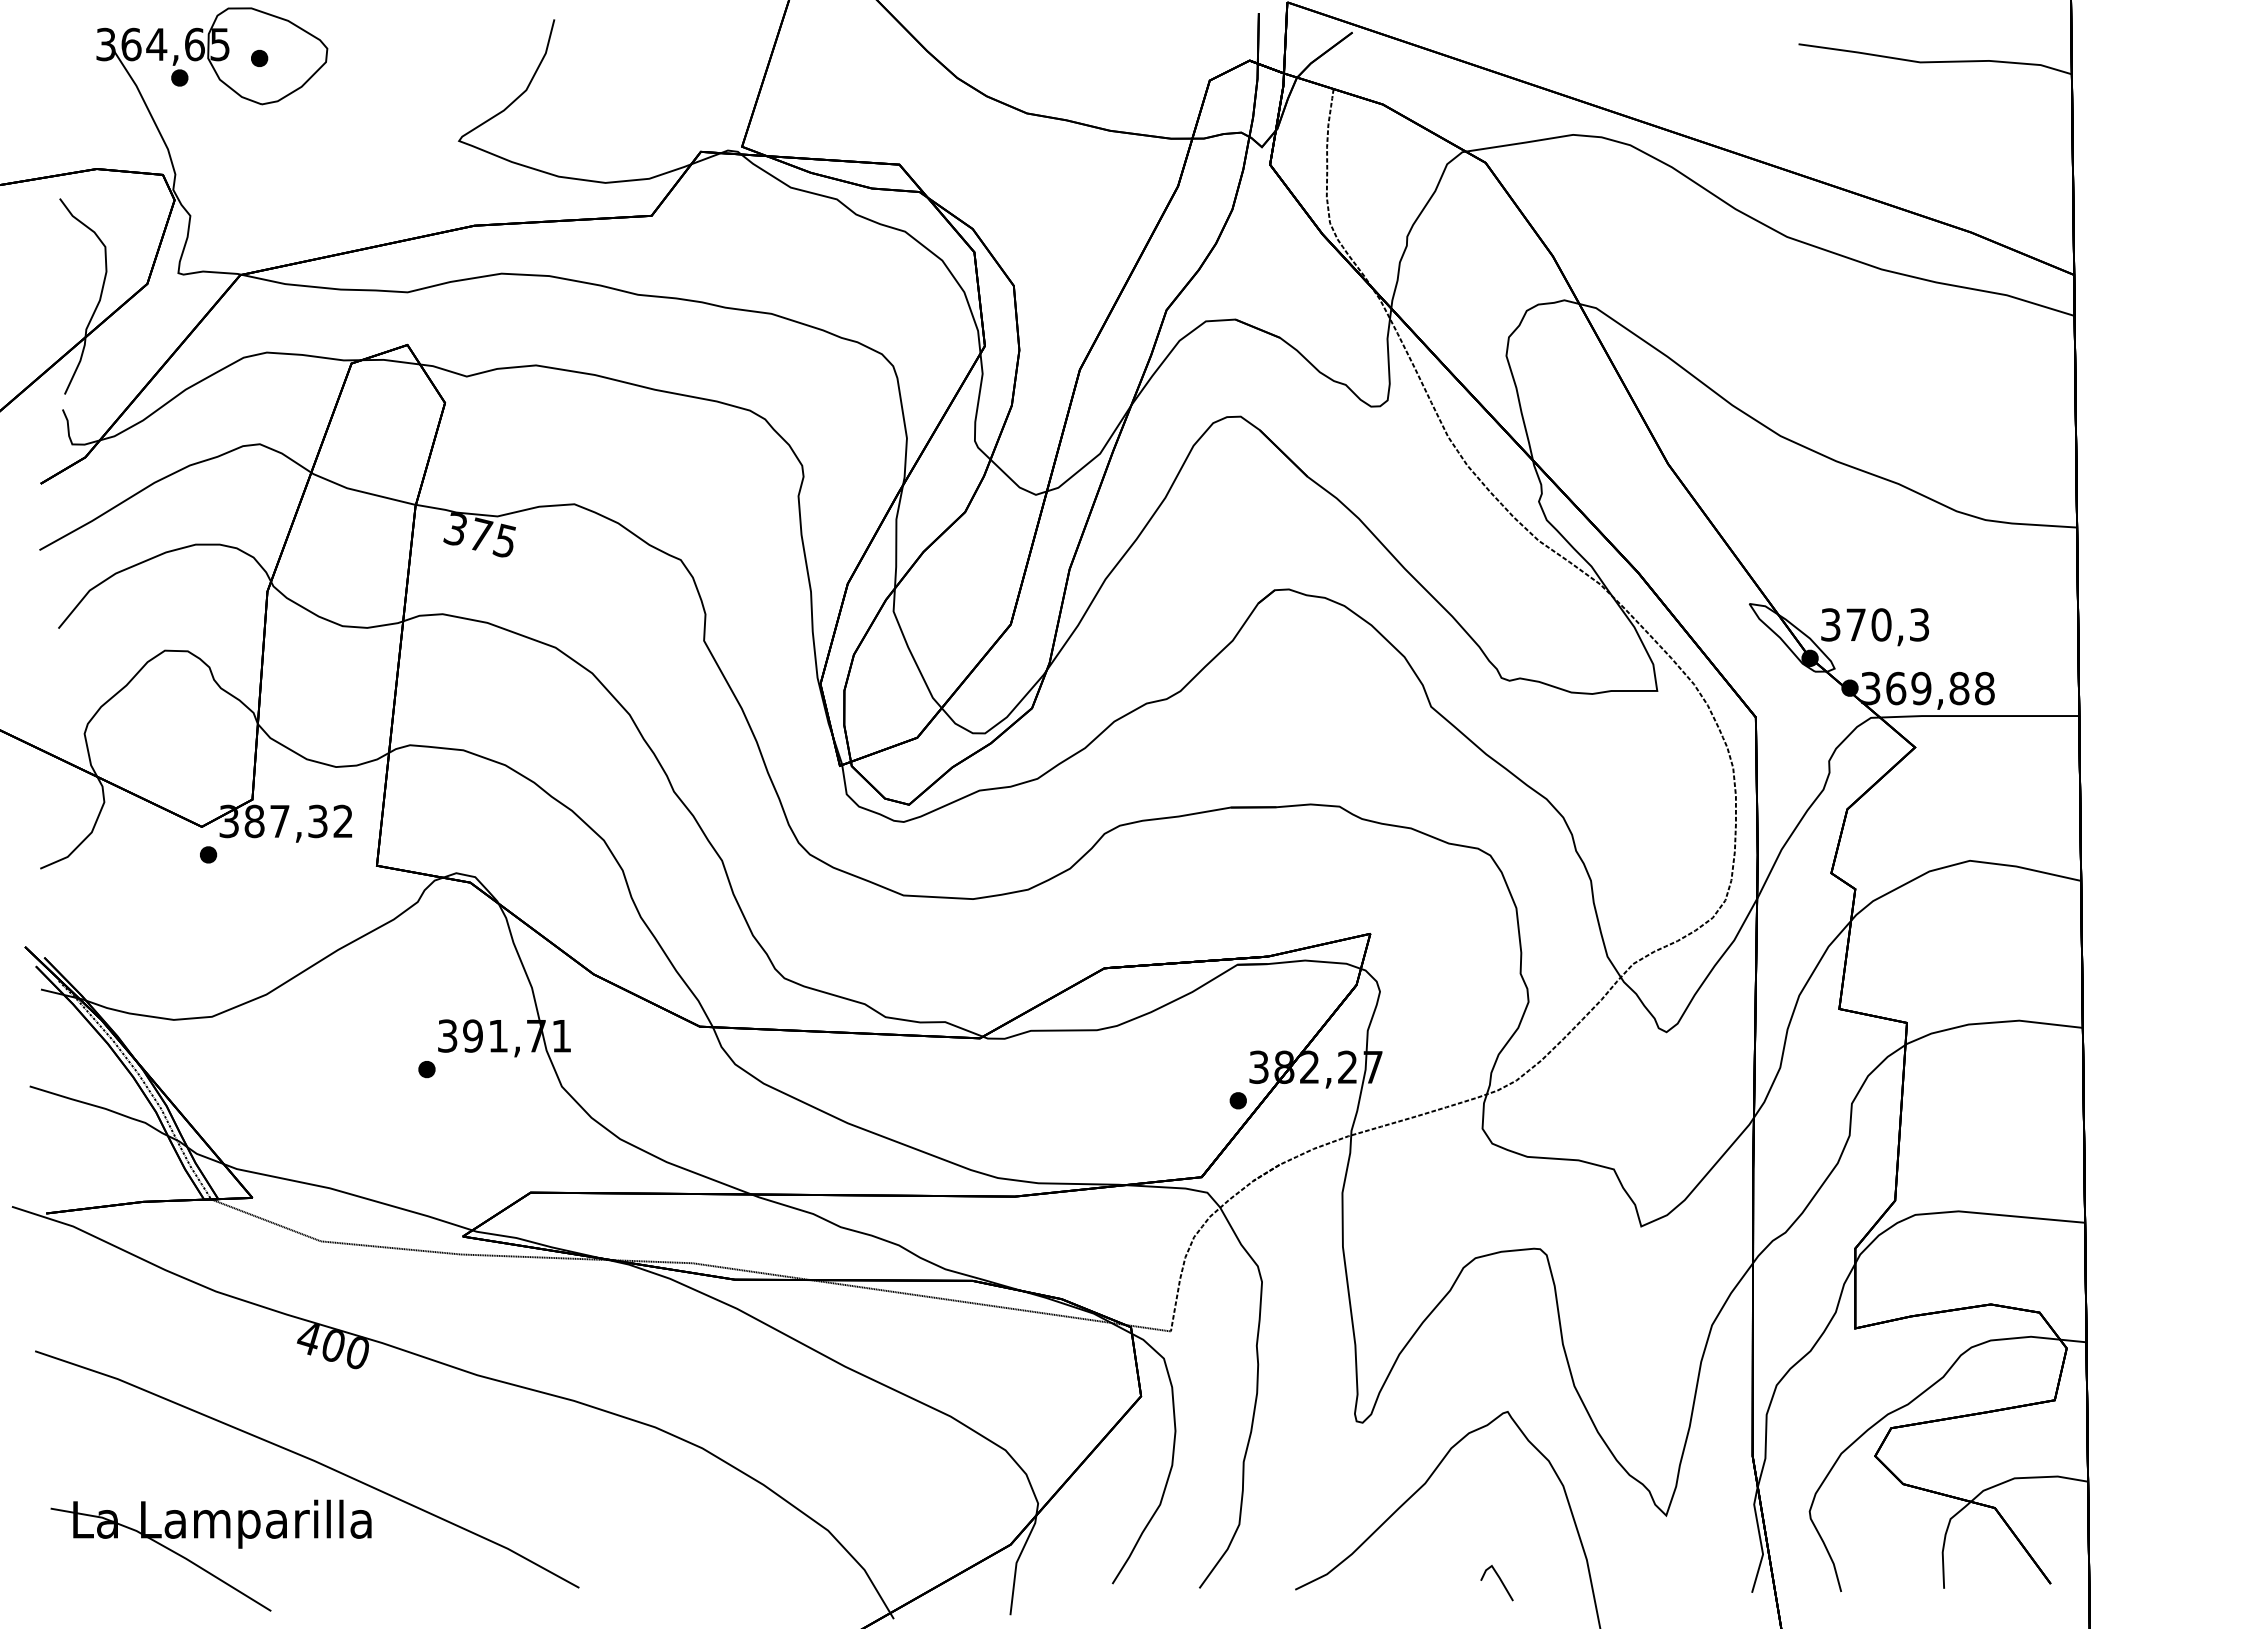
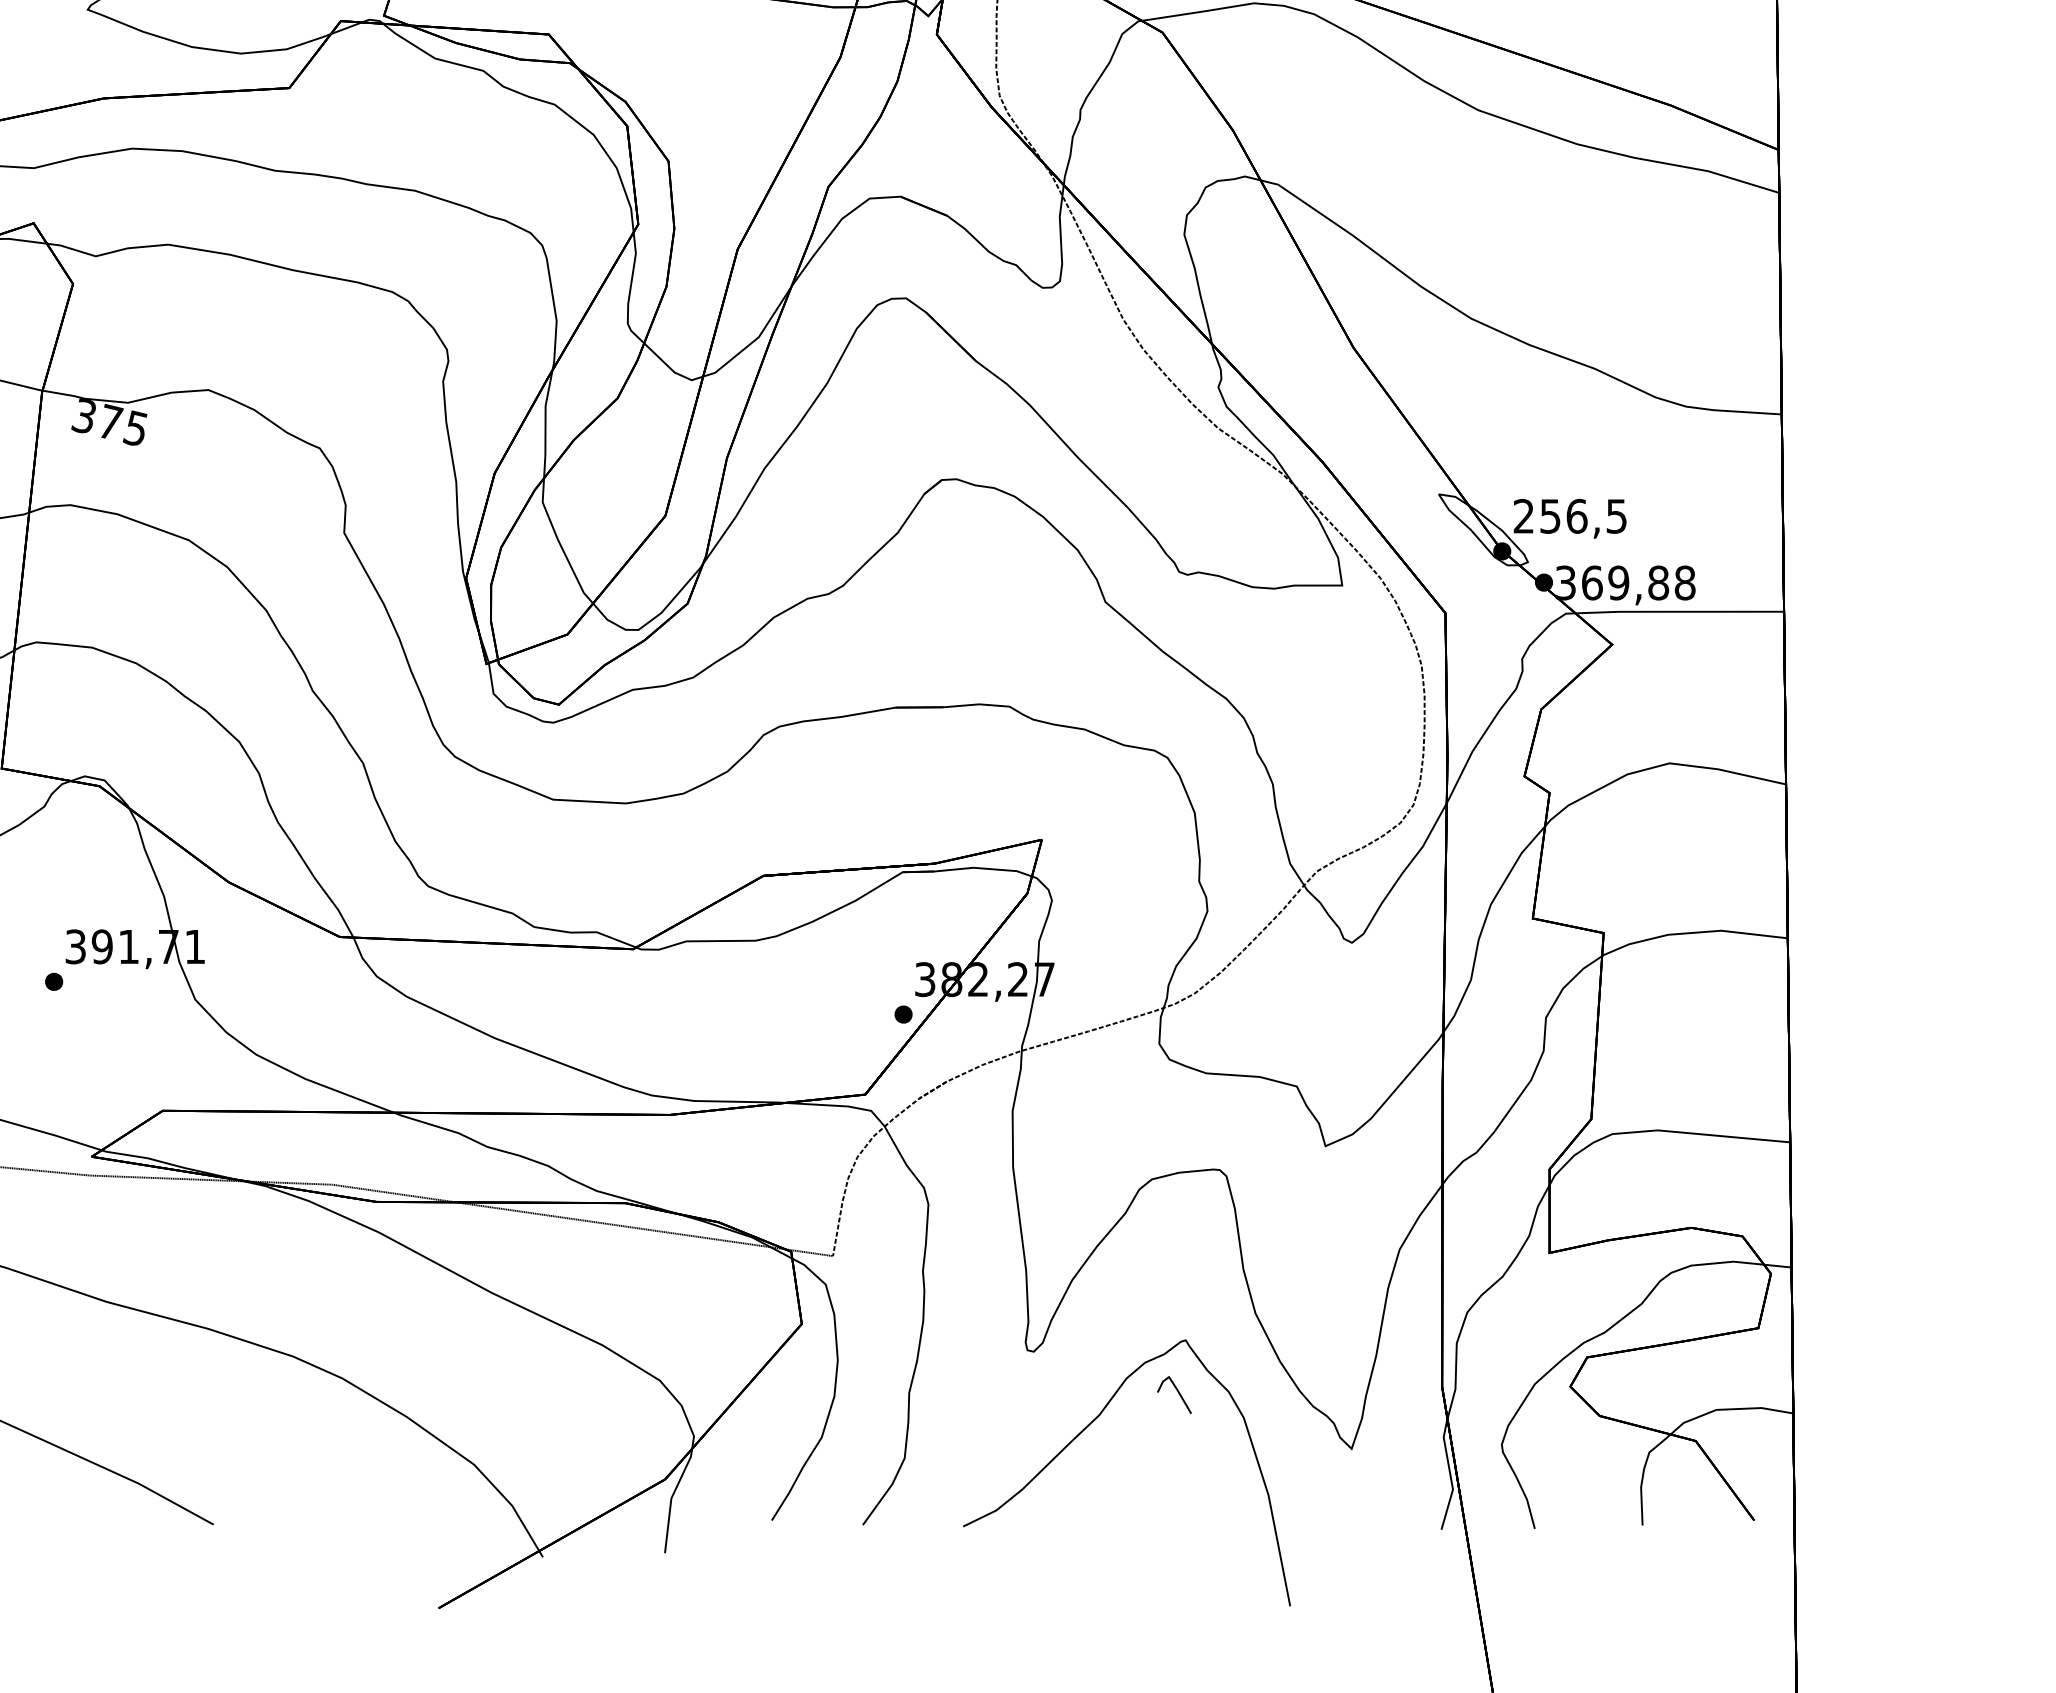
text: (1875, 624) -> (1570, 515), 370,3 -> 256,5
line: (1500, 1581) -> (1178, 1393), moved

